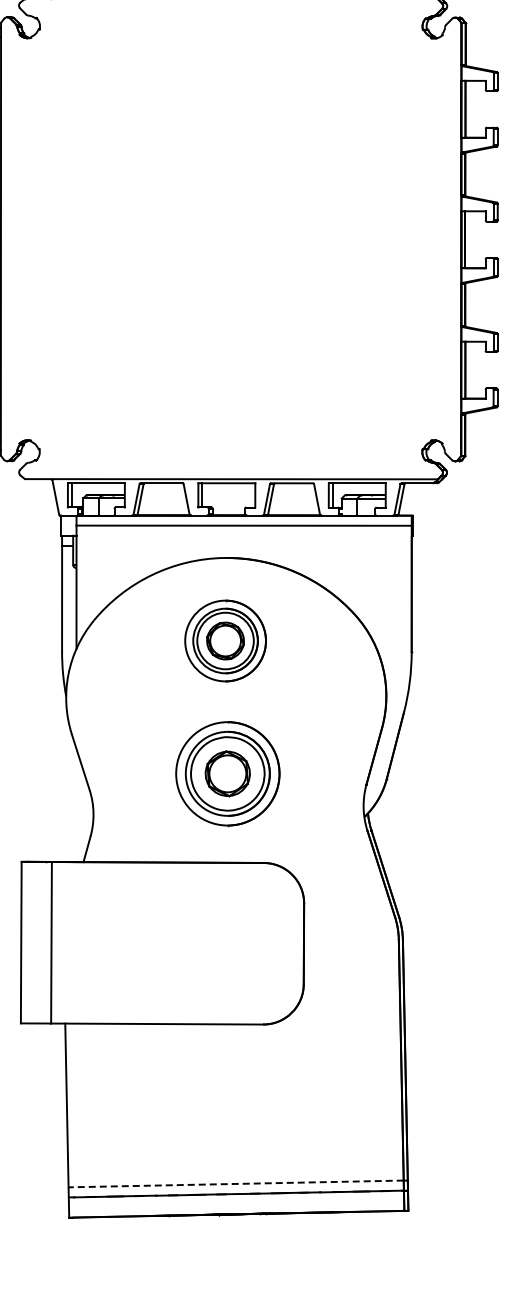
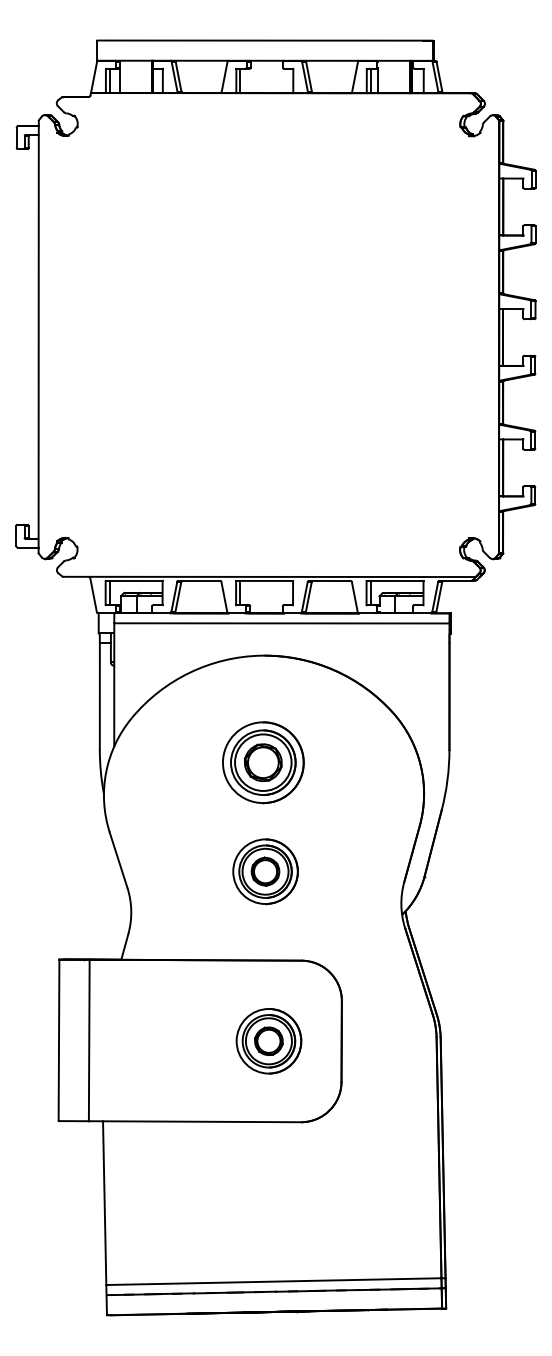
part: (225, 640) -> (263, 762), moved
part: (227, 773) -> (265, 871), size x0.62
part: (230, 943) -> (268, 1041), added
line: (235, 1183) -> (273, 1281), dashed -> solid

